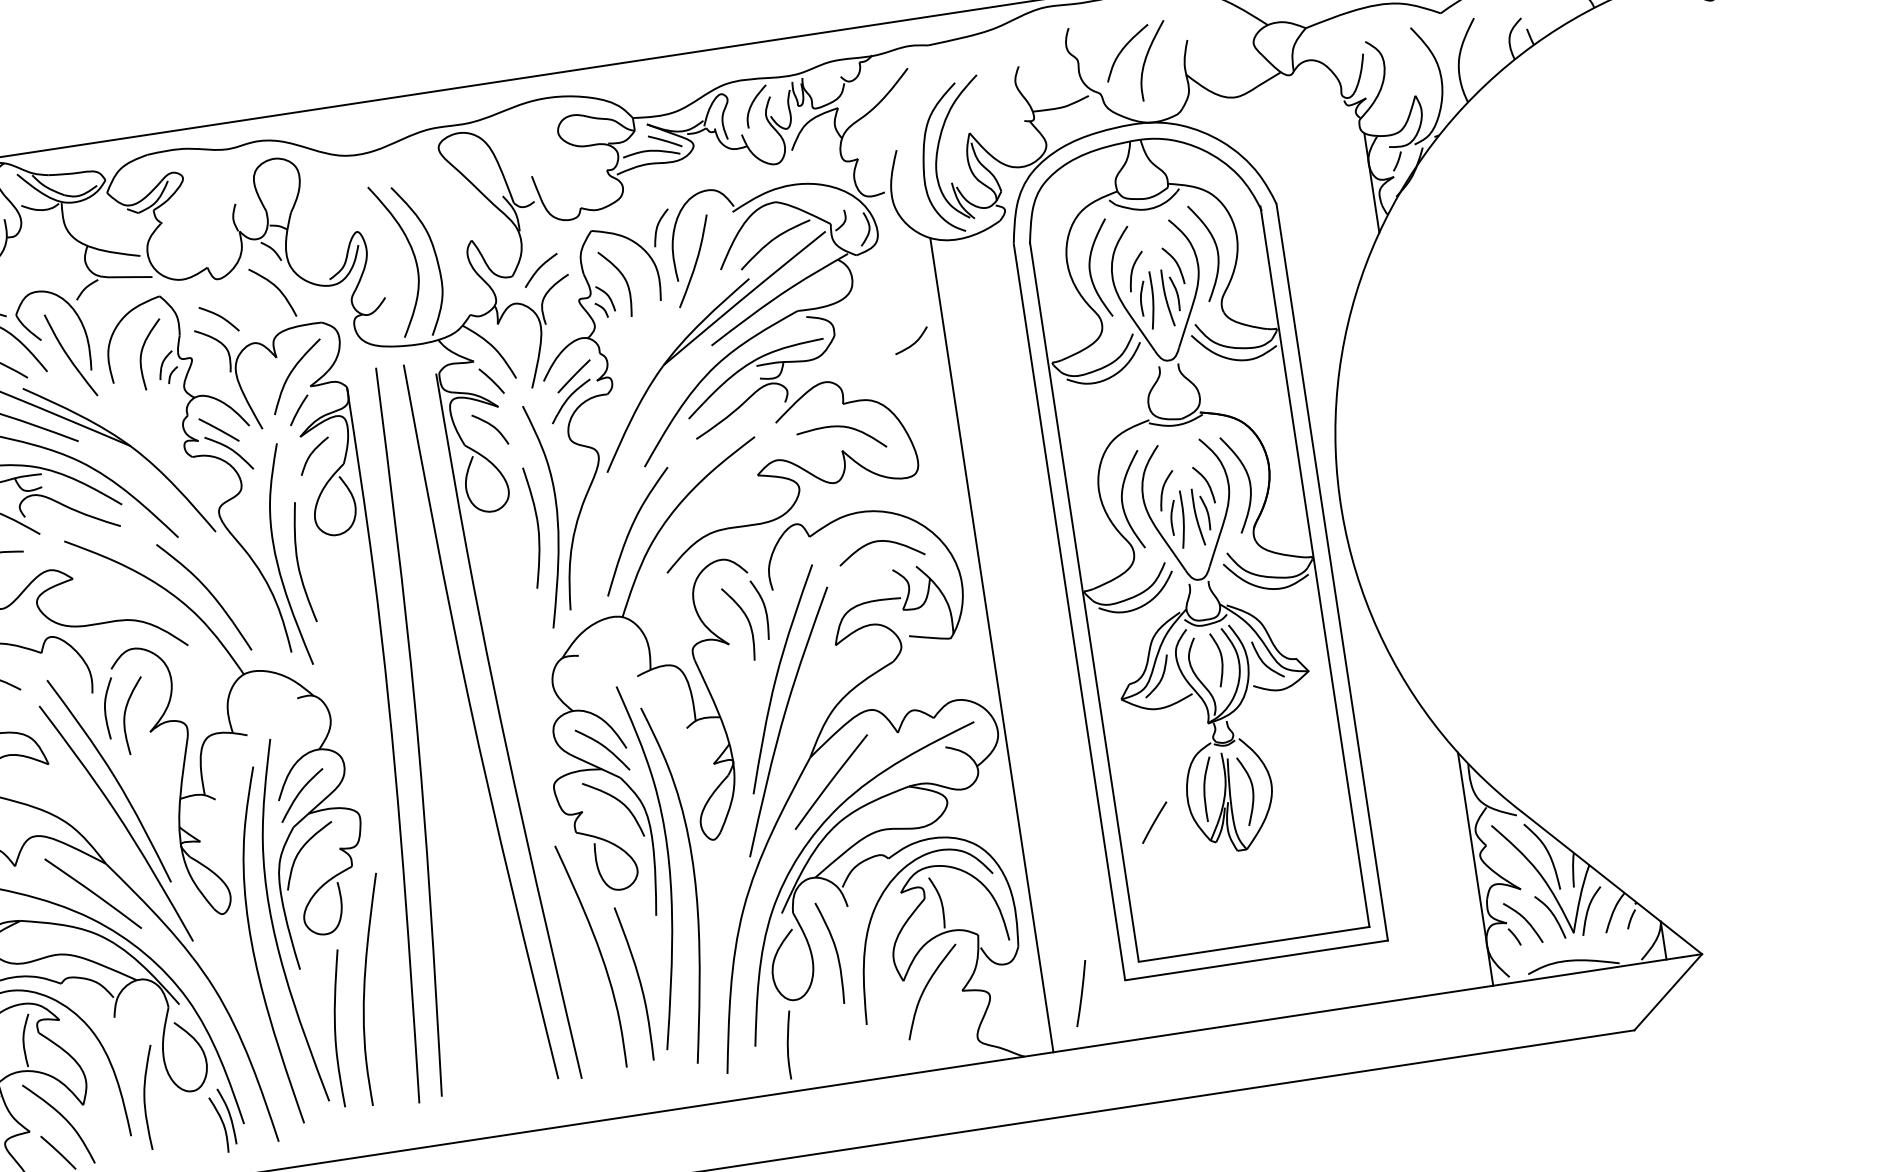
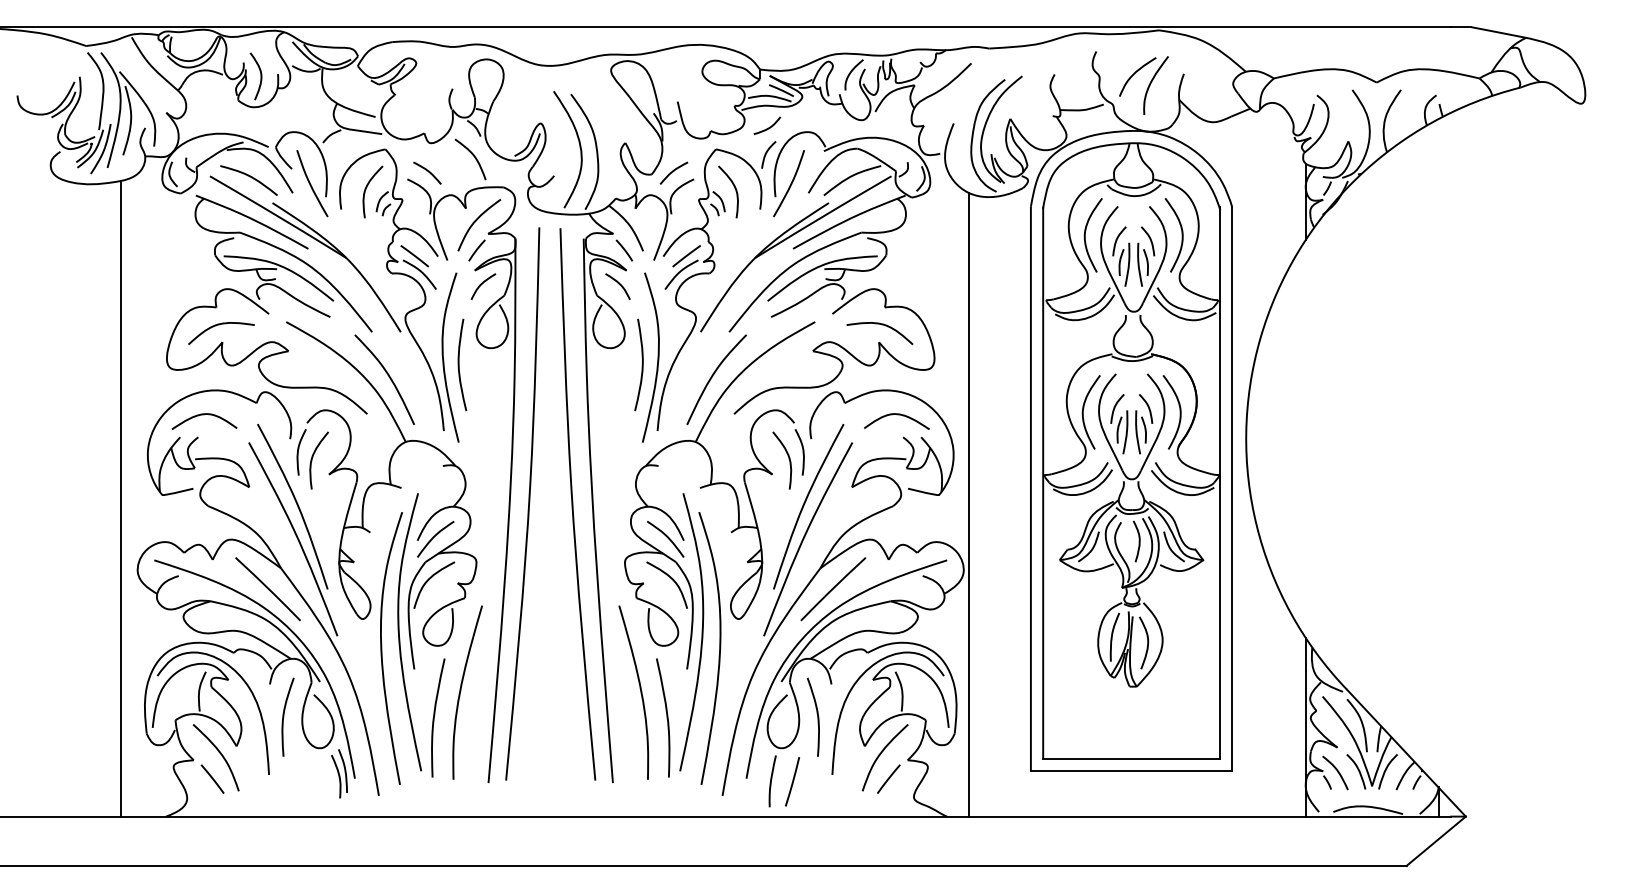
curve: (914, 341) -> (769, 126), moved
line: (1154, 821) -> (888, 778), moved
line: (1081, 993) -> (792, 781), moved
curve: (145, 1097) -> (284, 716), moved

